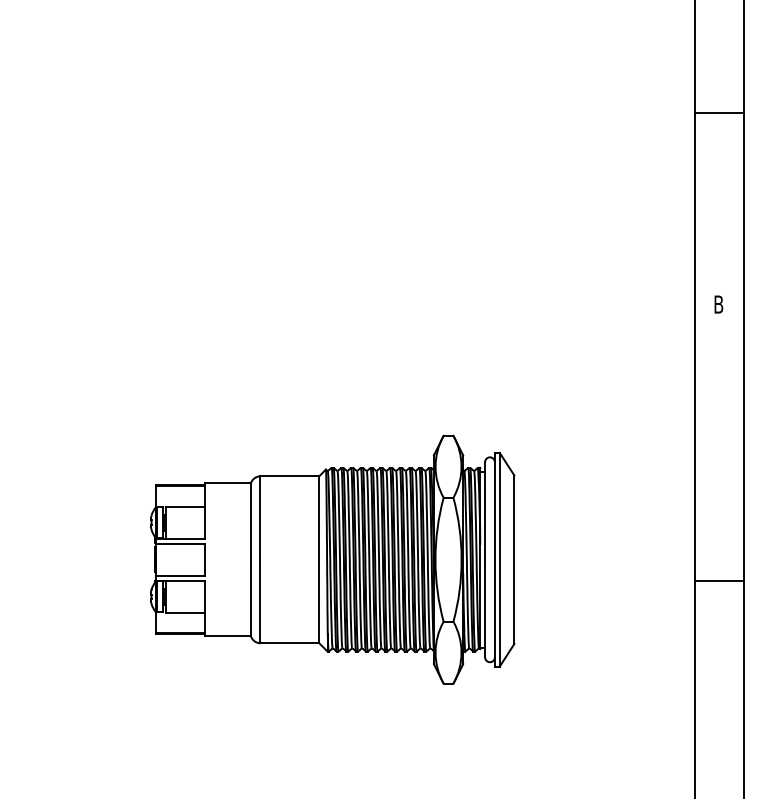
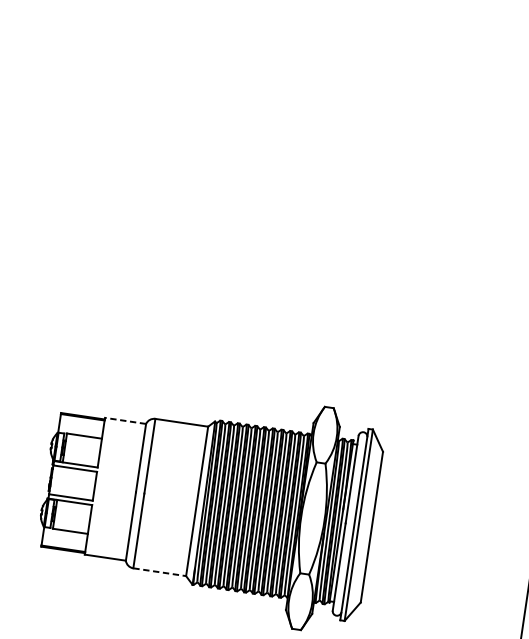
line: (228, 483) -> (125, 421), solid -> dashed
line: (290, 643) -> (160, 572), solid -> dashed

